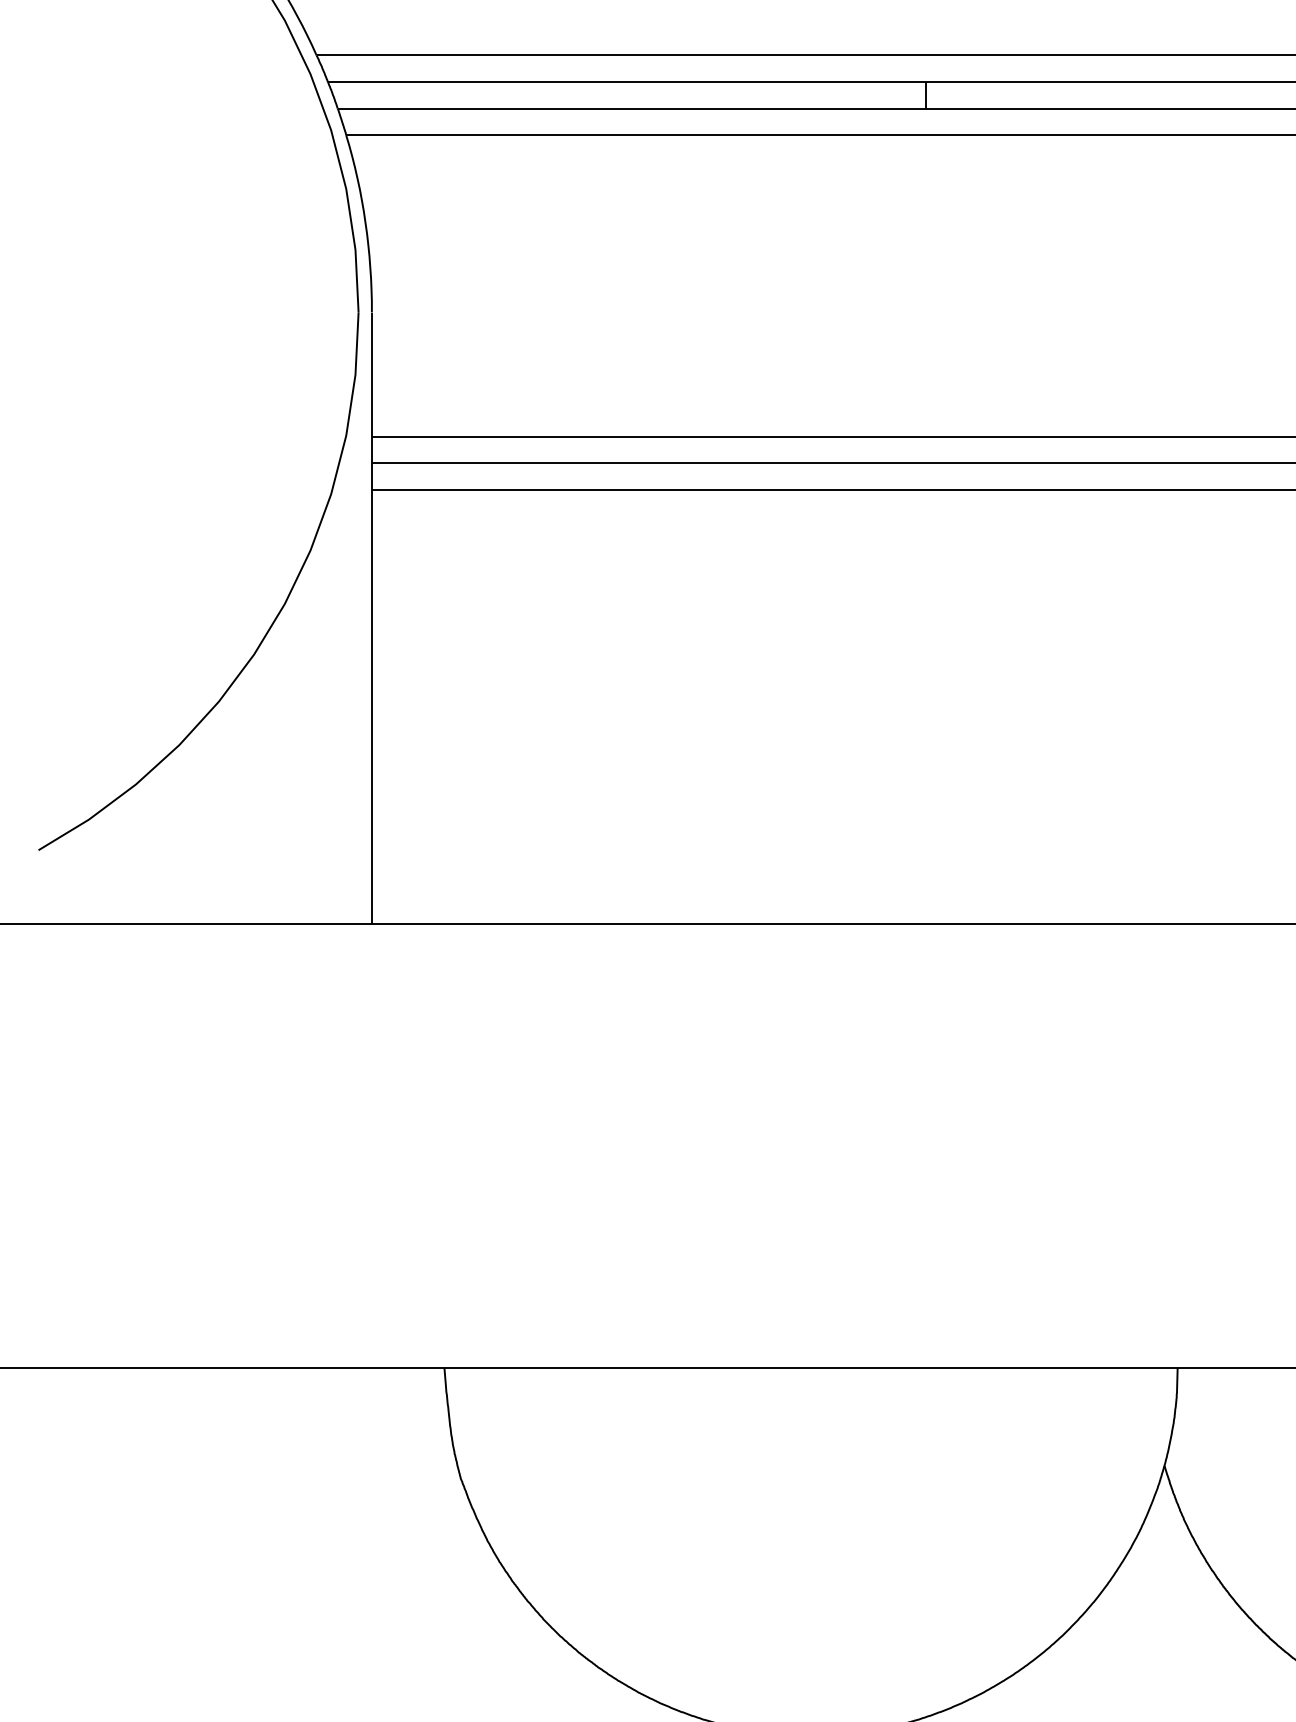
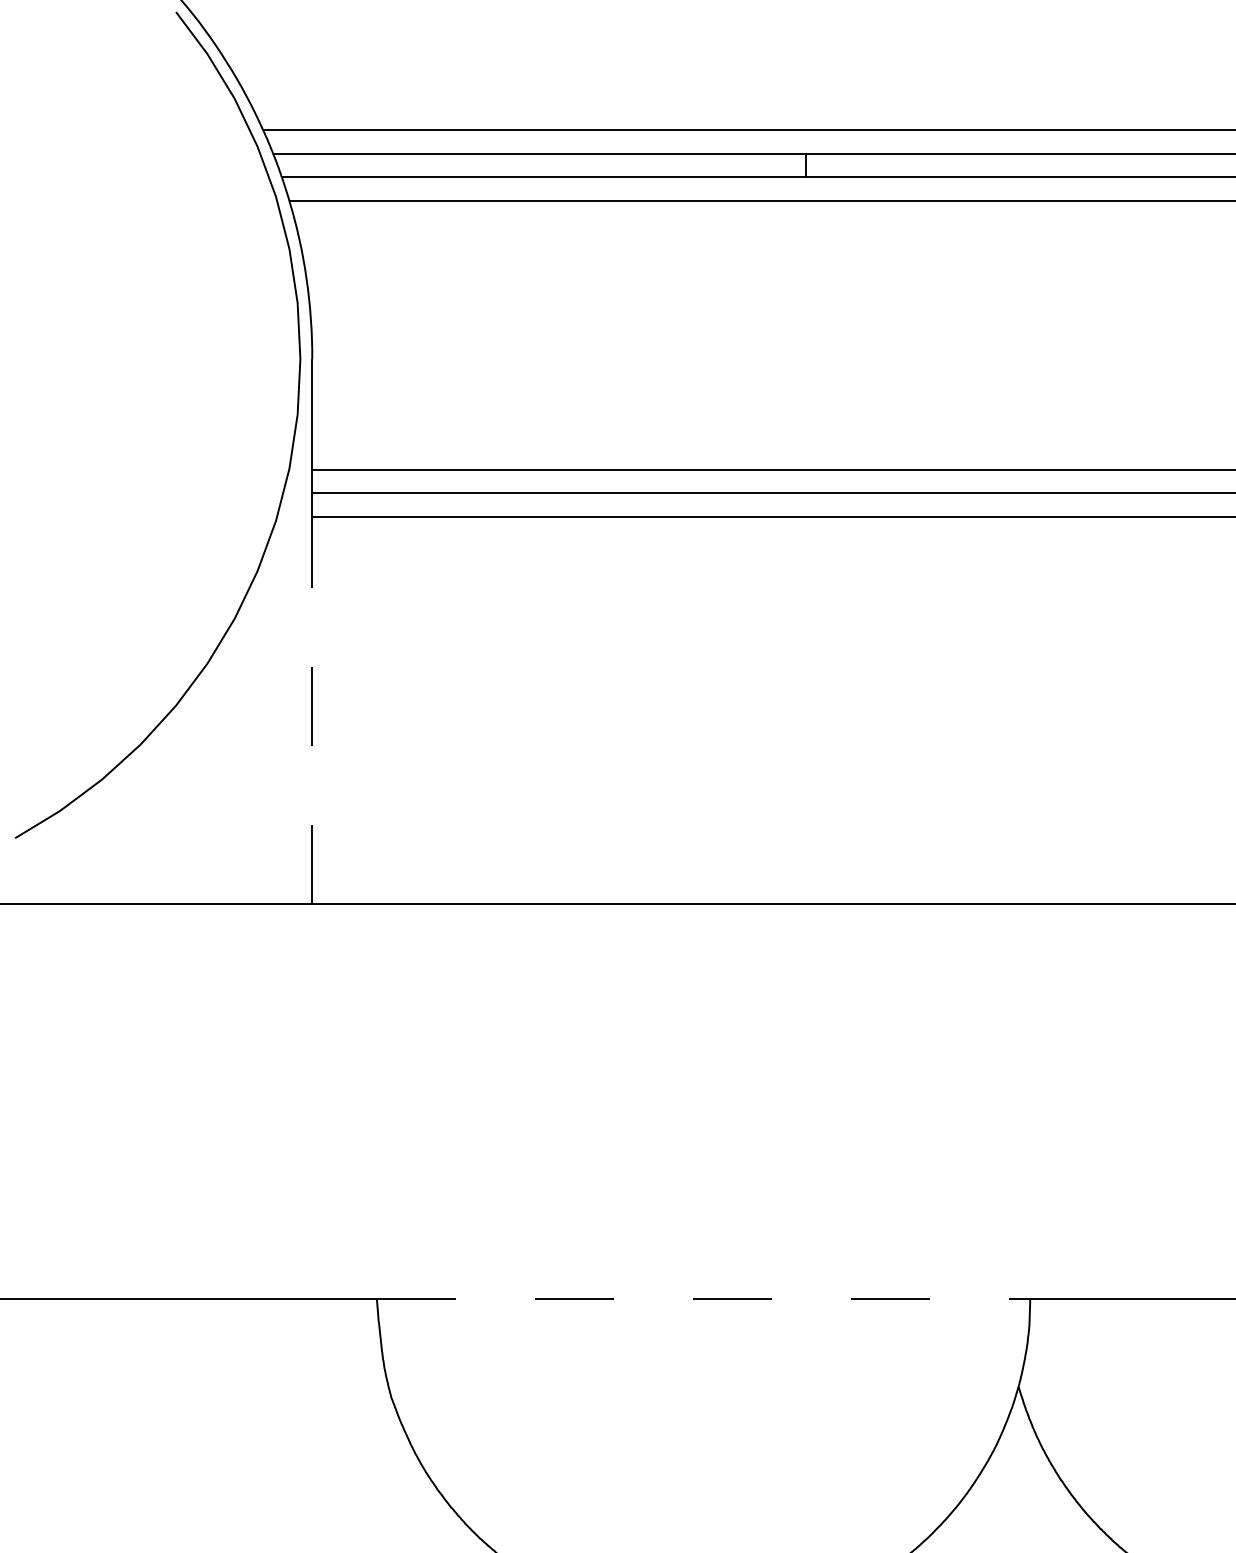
line: (372, 706) -> (312, 710), solid -> dashed
line: (810, 1367) -> (703, 1299), solid -> dashed

